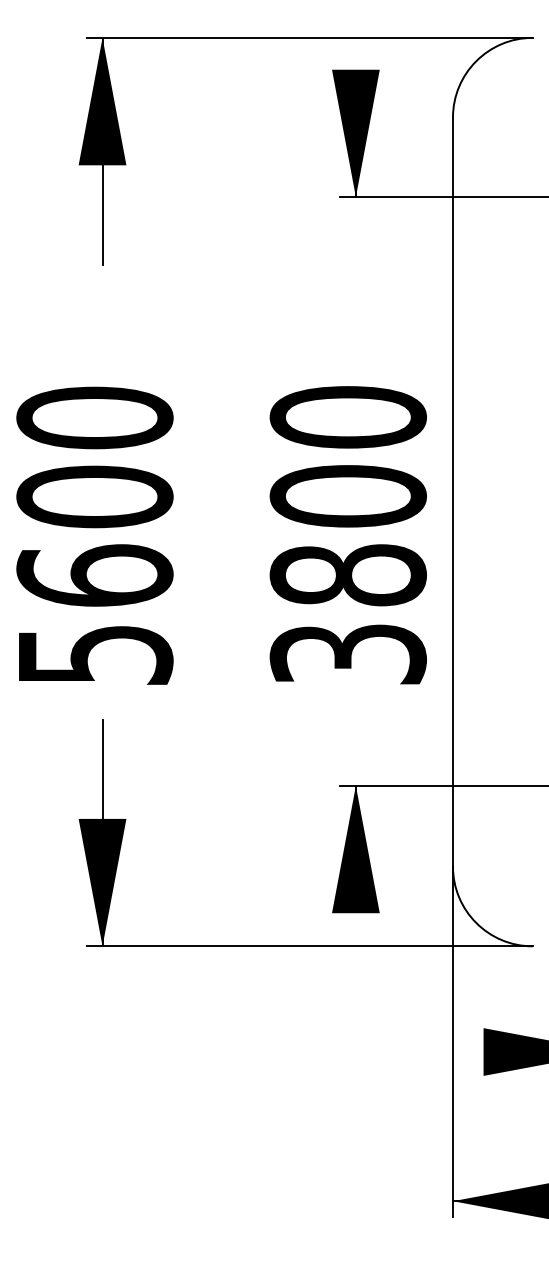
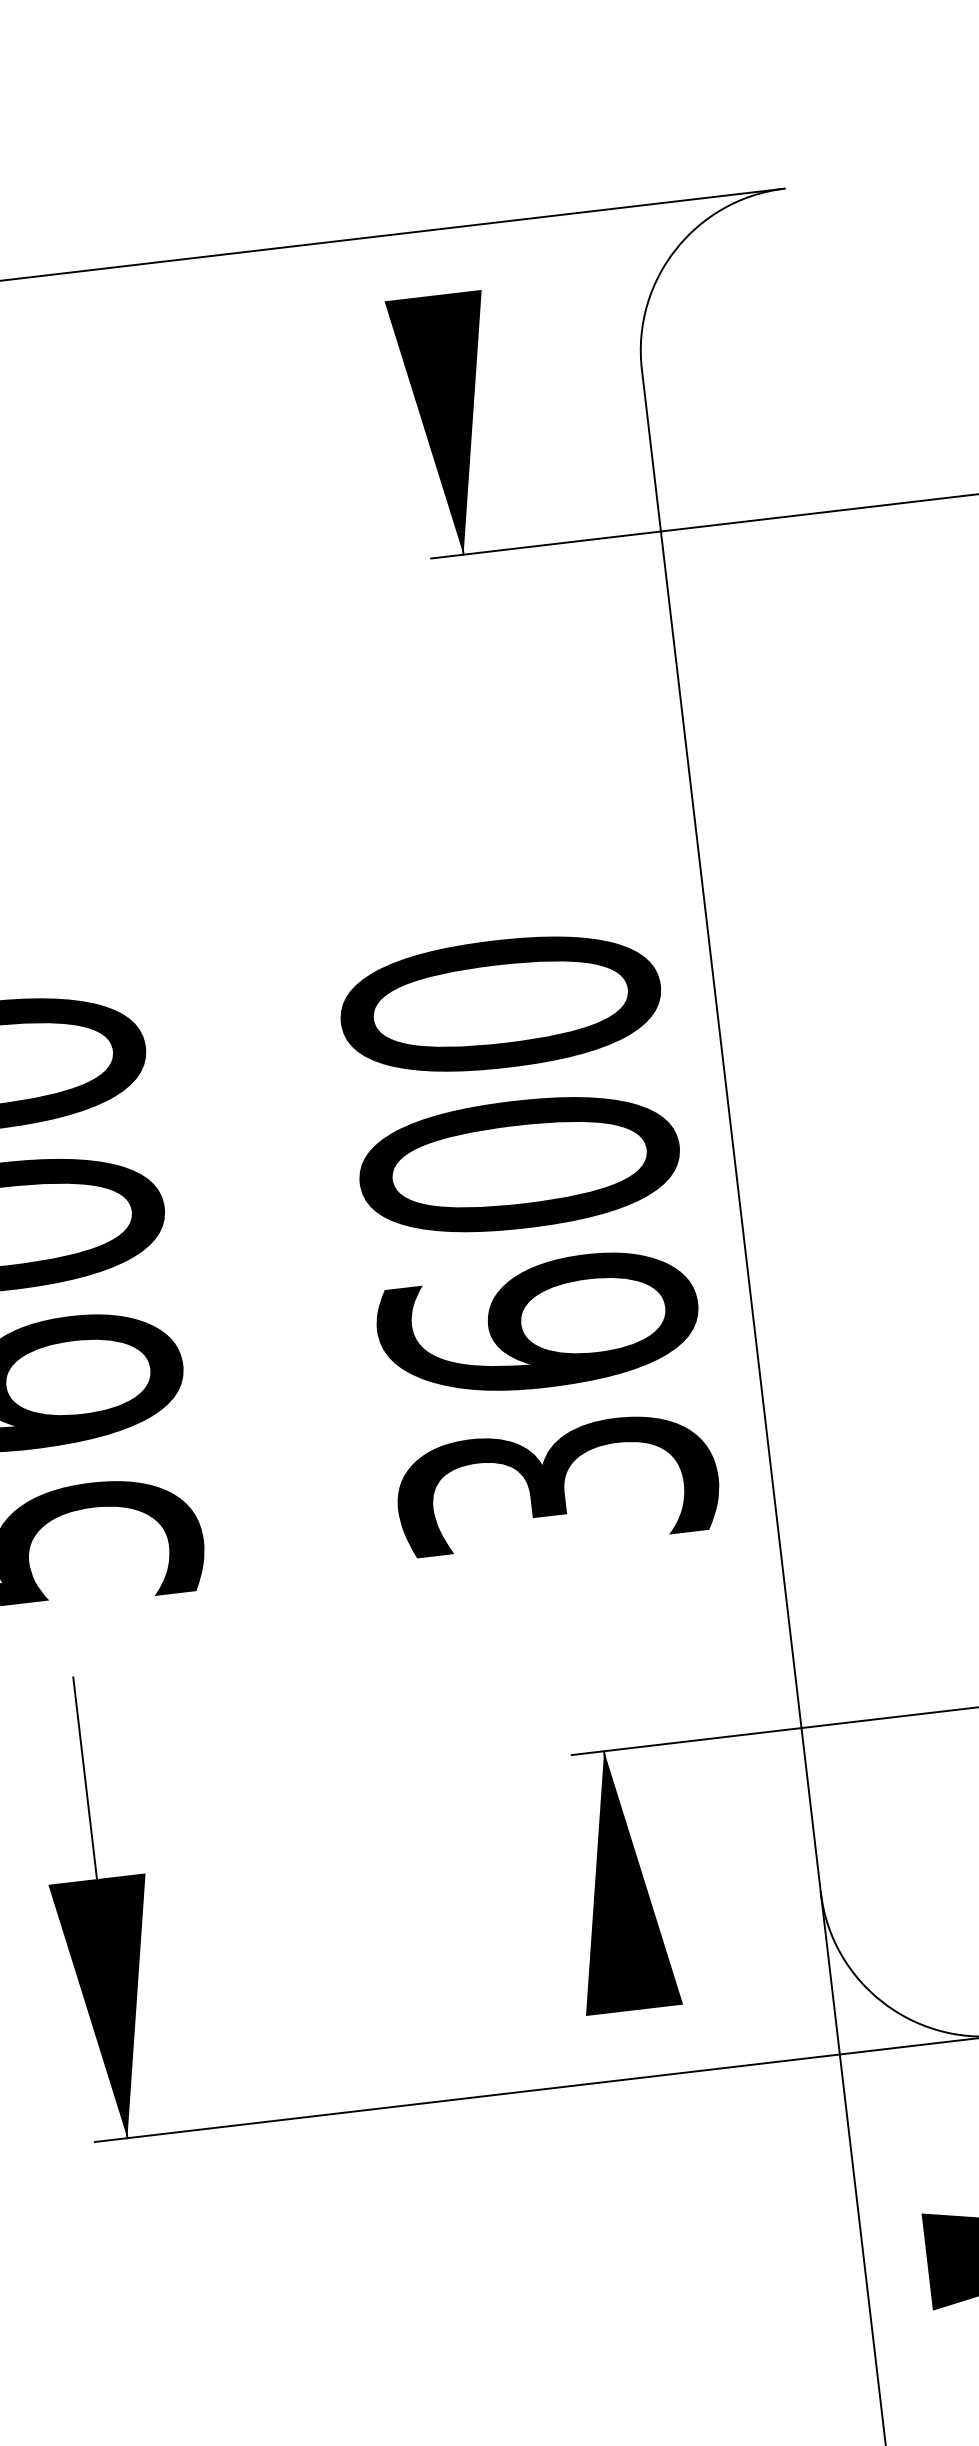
text: (347, 574) -> (536, 1323), 3800 -> 3600

